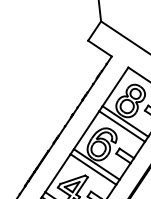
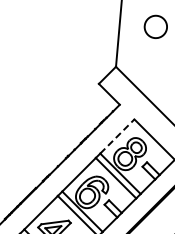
line: (115, 86) -> (117, 136), solid -> dashed

